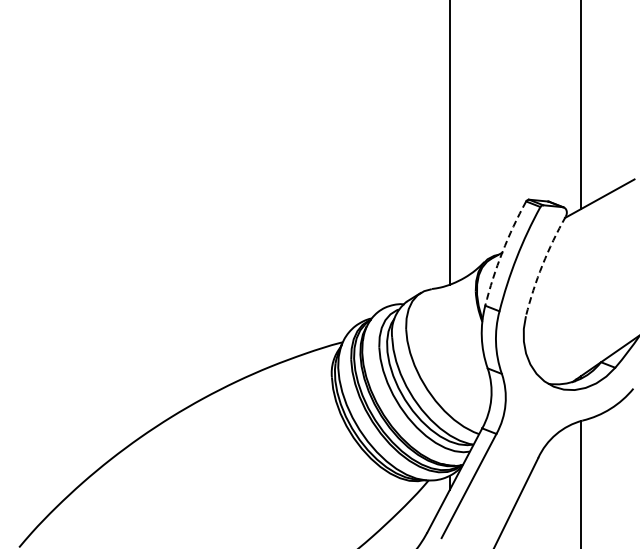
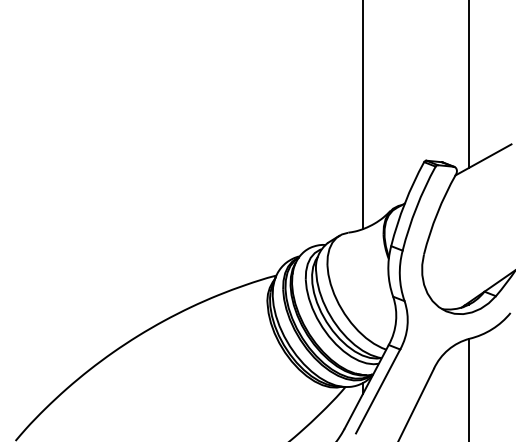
arc: (502, 252) -> (405, 203), dashed -> solid
arc: (542, 265) -> (437, 213), dashed -> solid

